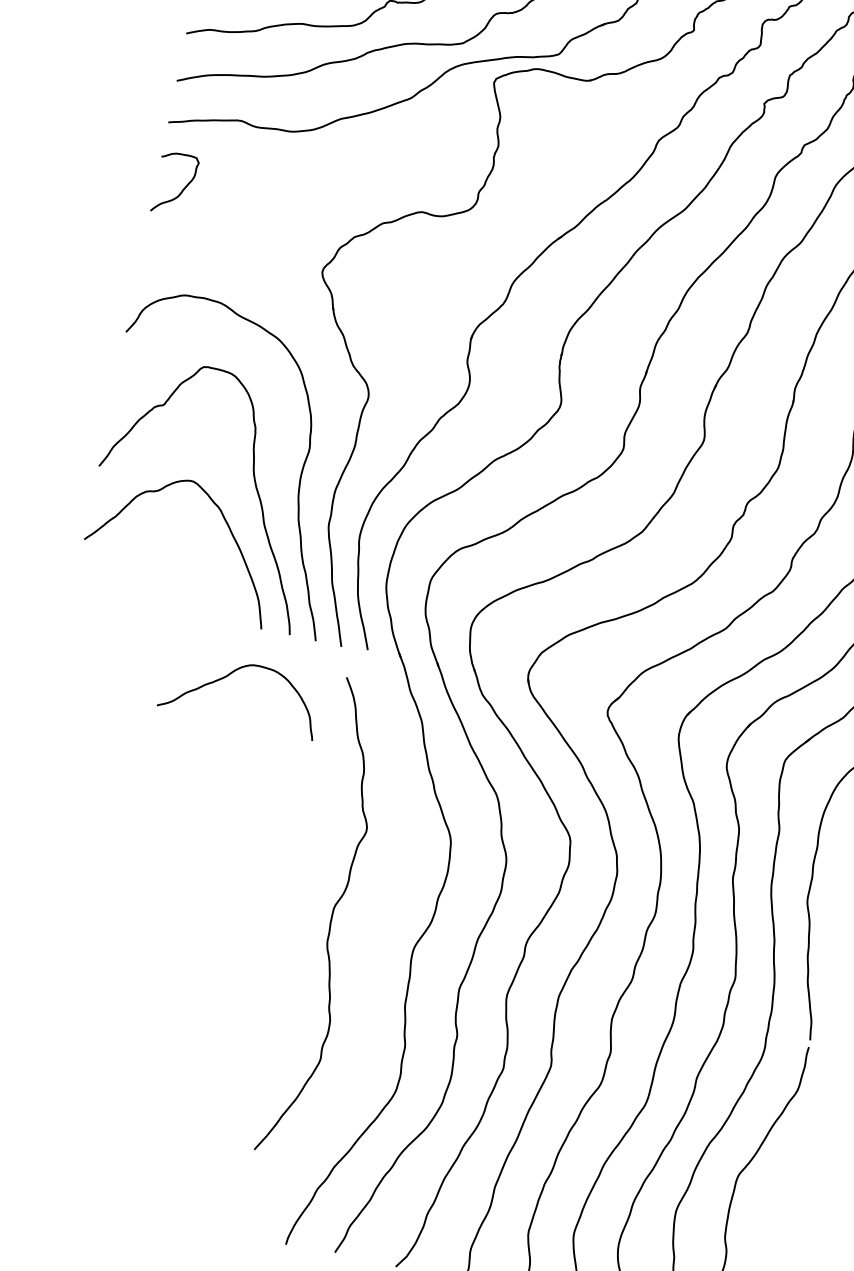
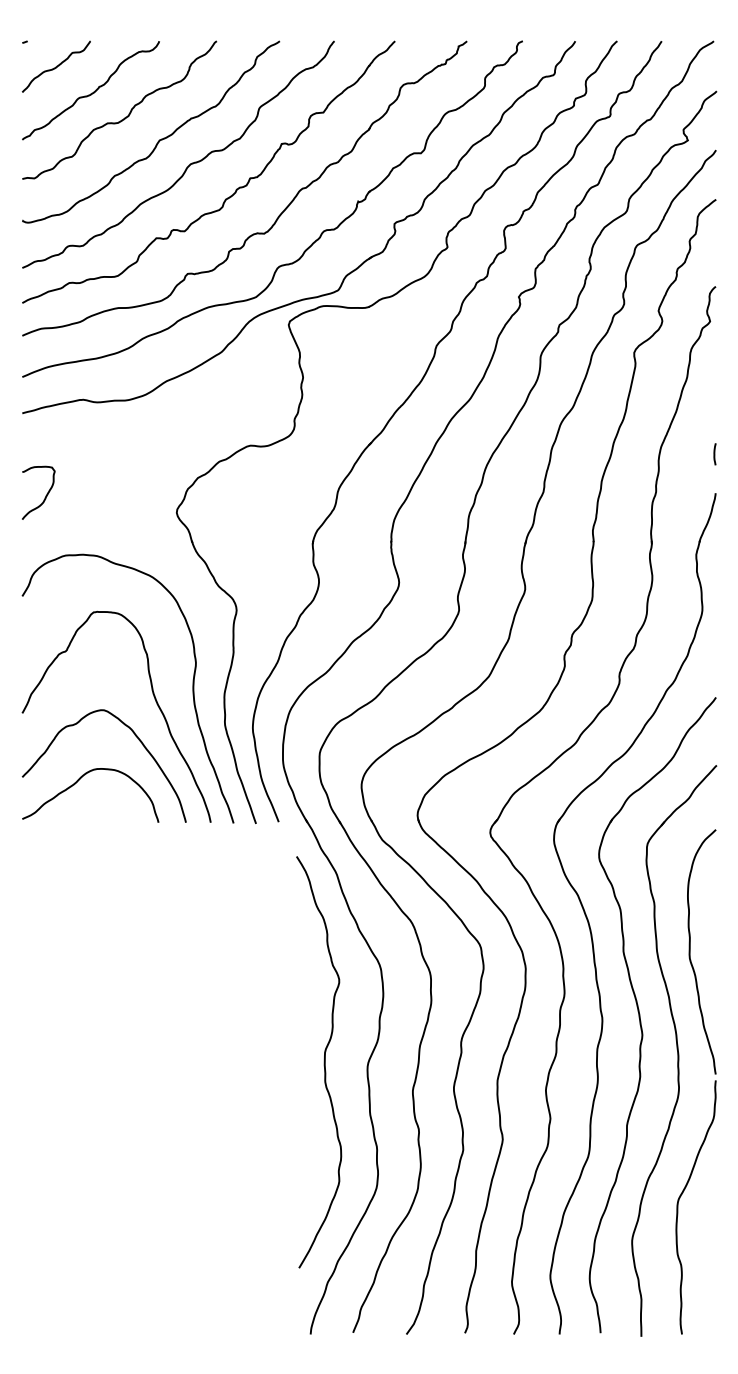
curve: (182, 188) -> (45, 495), moved
curve: (228, 676) -> (77, 782), moved
curve: (329, 919) -> (323, 1062), moved

